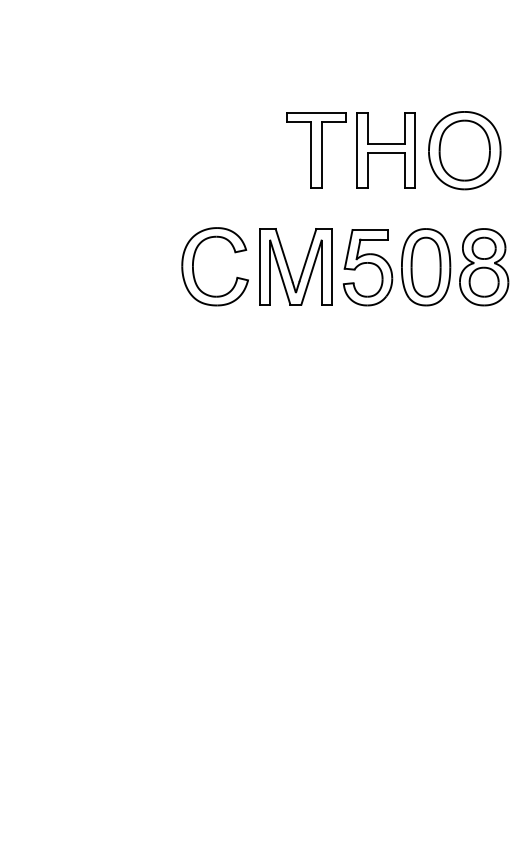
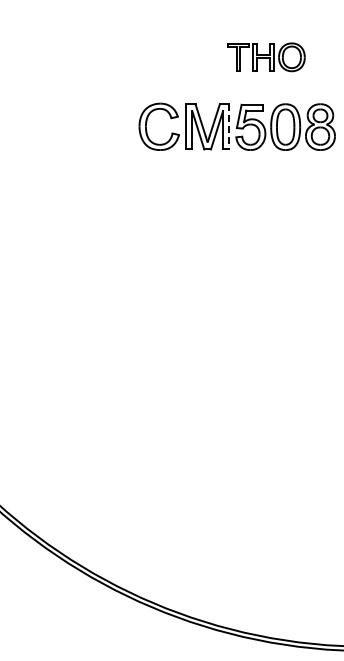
part: (394, 151) -> (266, 57), size x0.6
line: (332, 266) -> (229, 126), solid -> dashed

